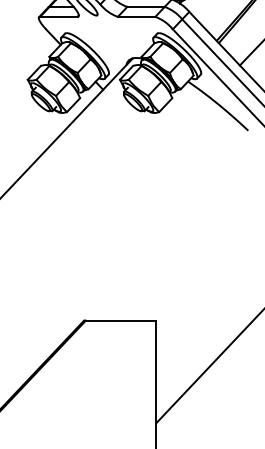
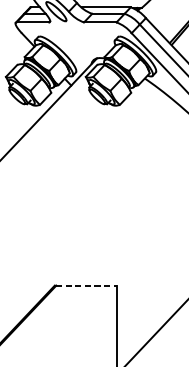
line: (121, 320) -> (87, 285), solid -> dashed

